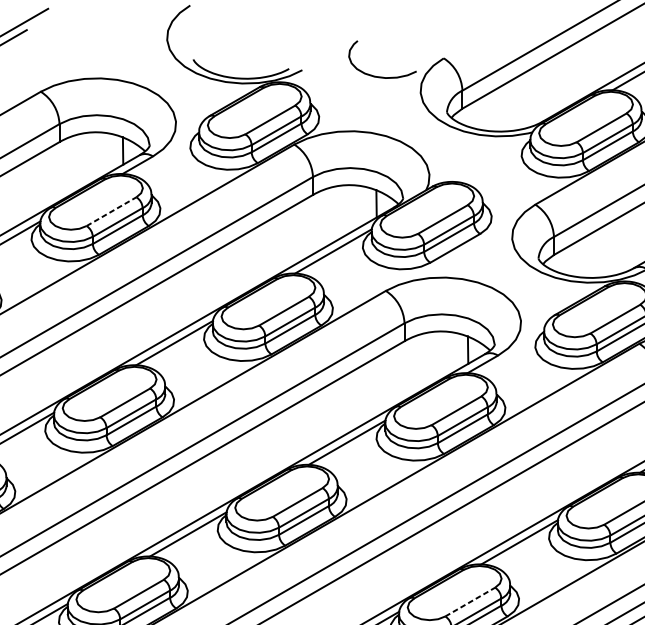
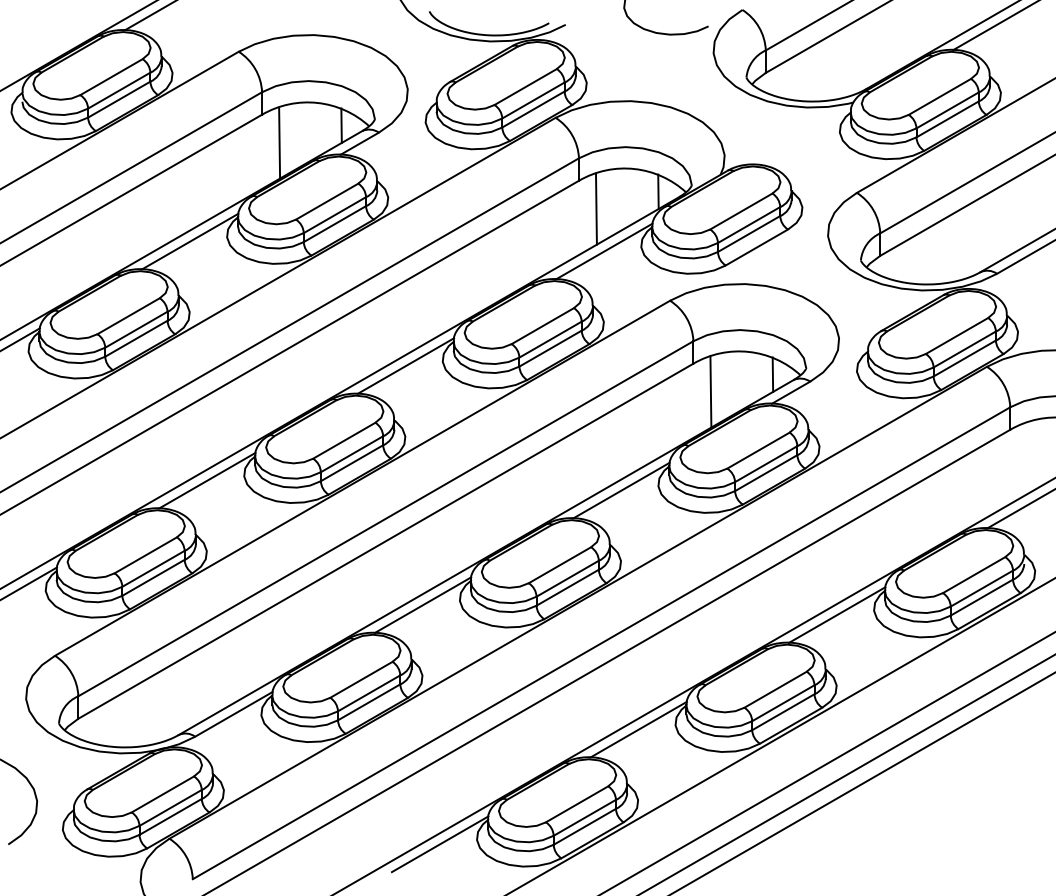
line: (73, 164) -> (279, 142), added
line: (111, 211) -> (327, 201), dashed -> solid
line: (327, 217) -> (596, 208), added
line: (418, 363) -> (710, 391), added
line: (470, 601) -> (775, 689), dashed -> solid

